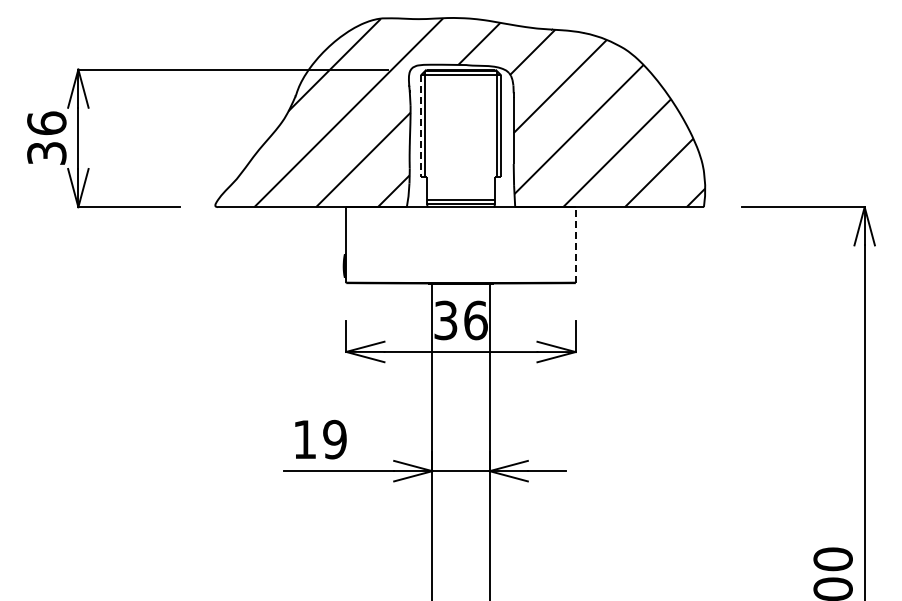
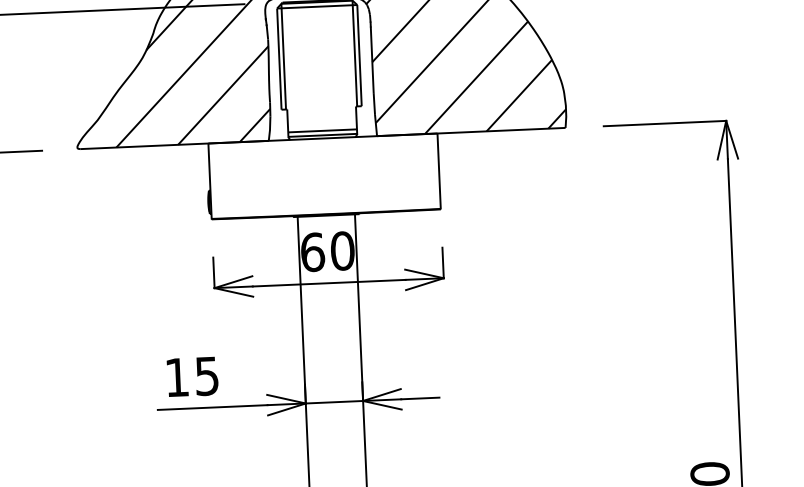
line: (420, 126) -> (278, 59), dashed -> solid
line: (575, 244) -> (438, 170), dashed -> solid
text: (460, 320) -> (327, 251), 36 -> 60
text: (334, 439) -> (206, 376), 19 -> 15

